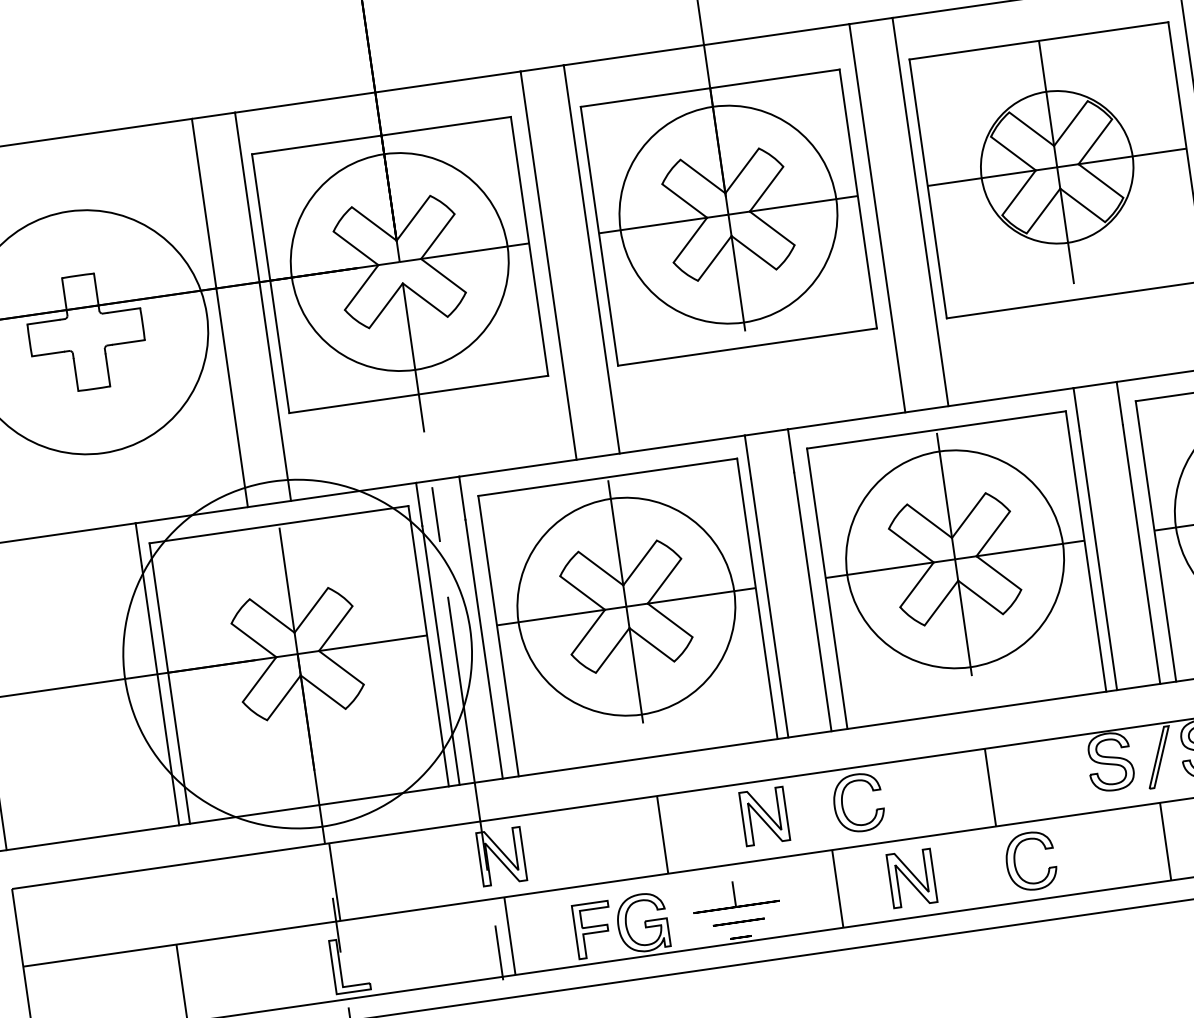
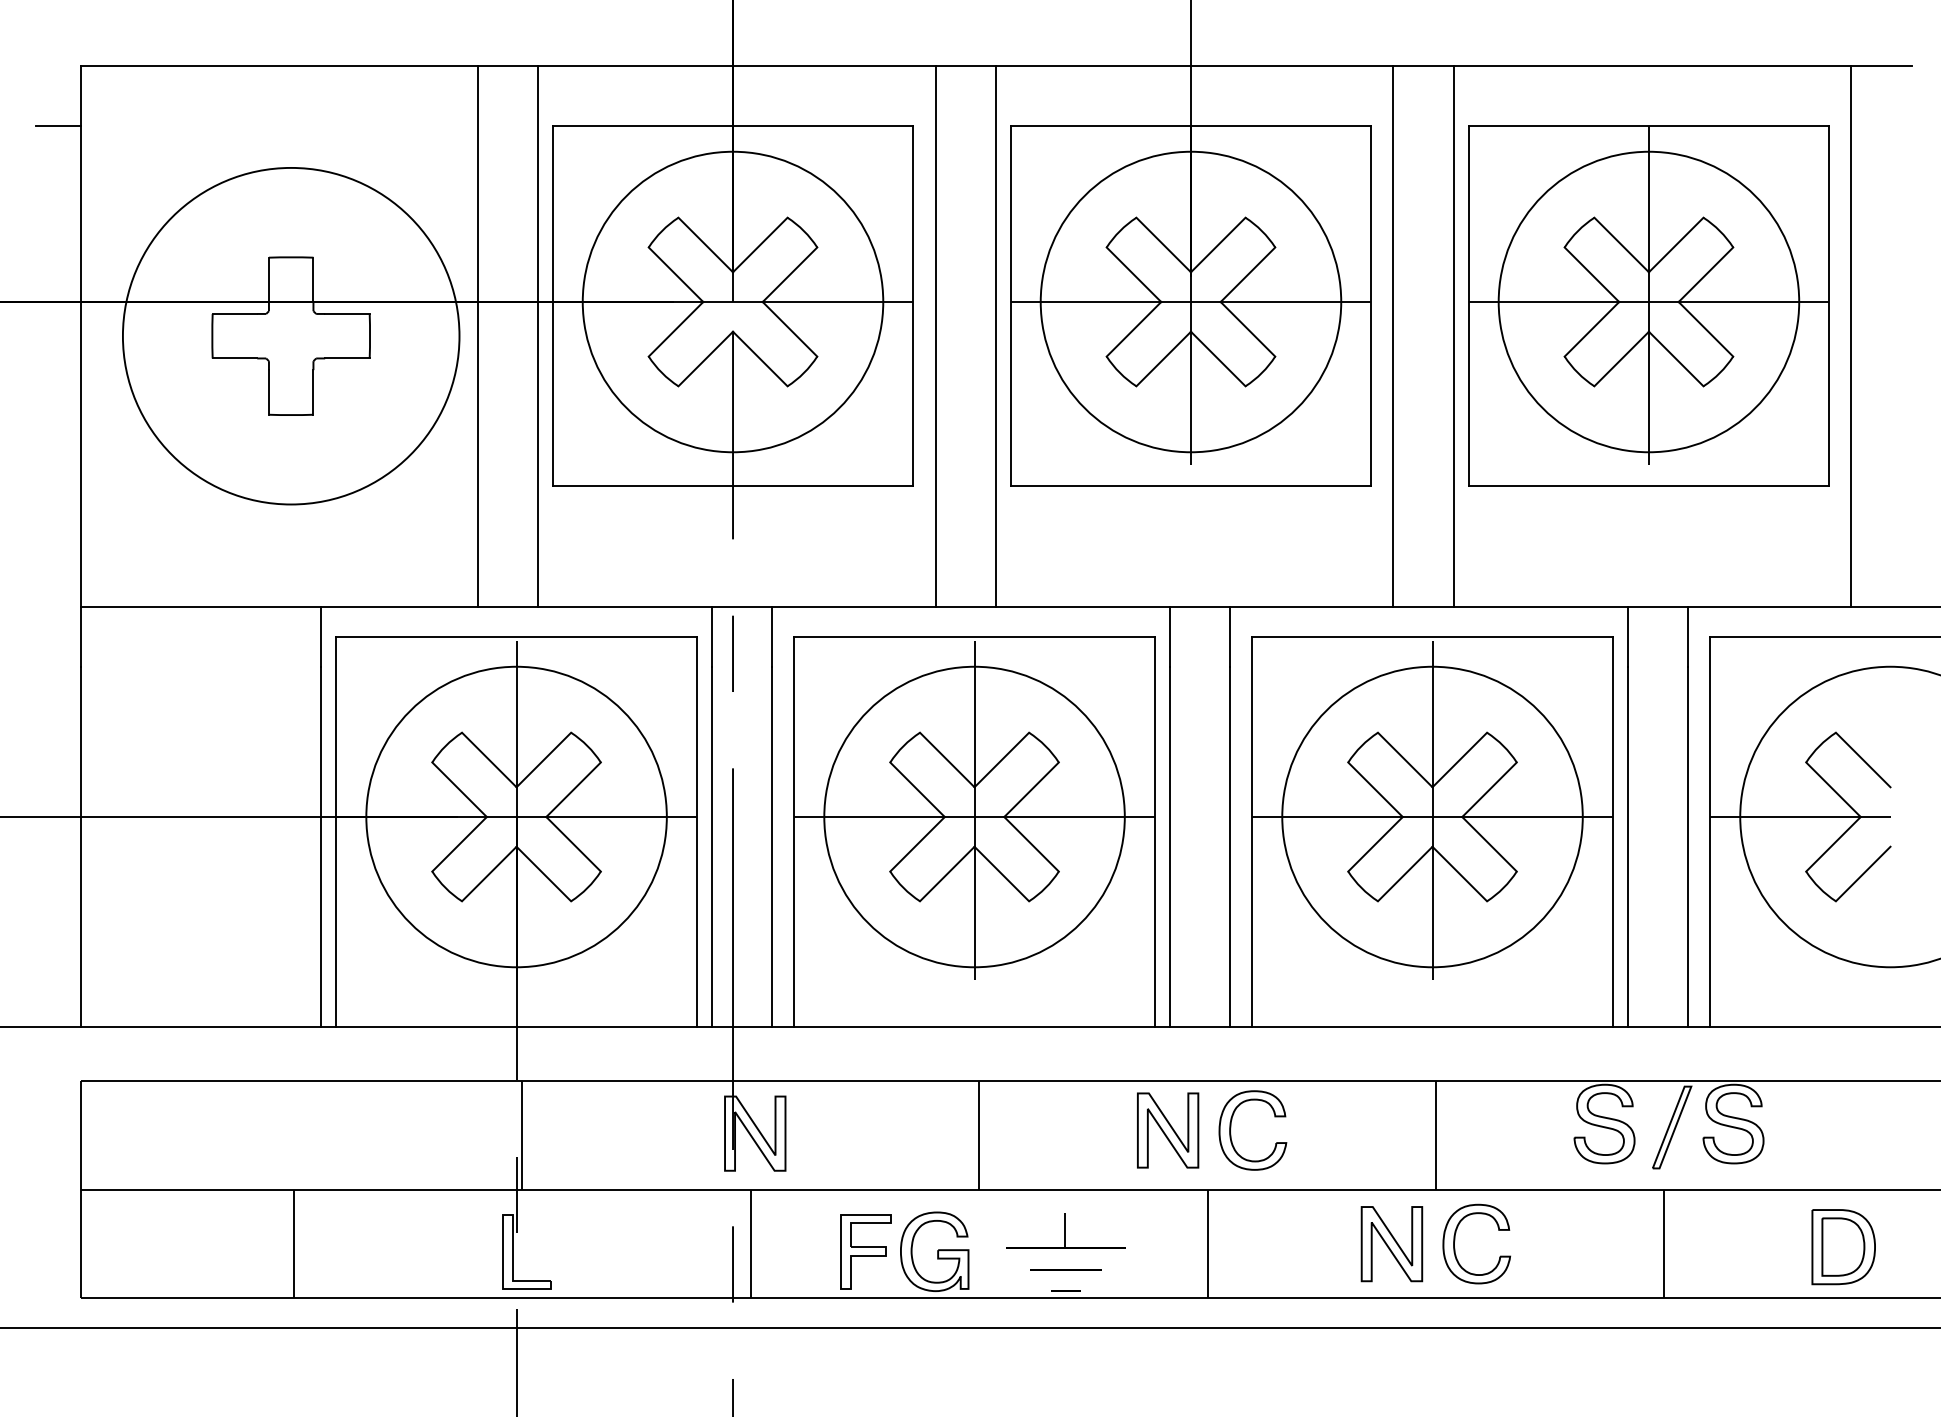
circle: (1056, 166) -> (1648, 301), size x1.43
circle: (297, 653) -> (516, 816), size x0.62
part: (765, 816) -> (1168, 1130), moved
part: (911, 878) -> (1391, 1244), moved

